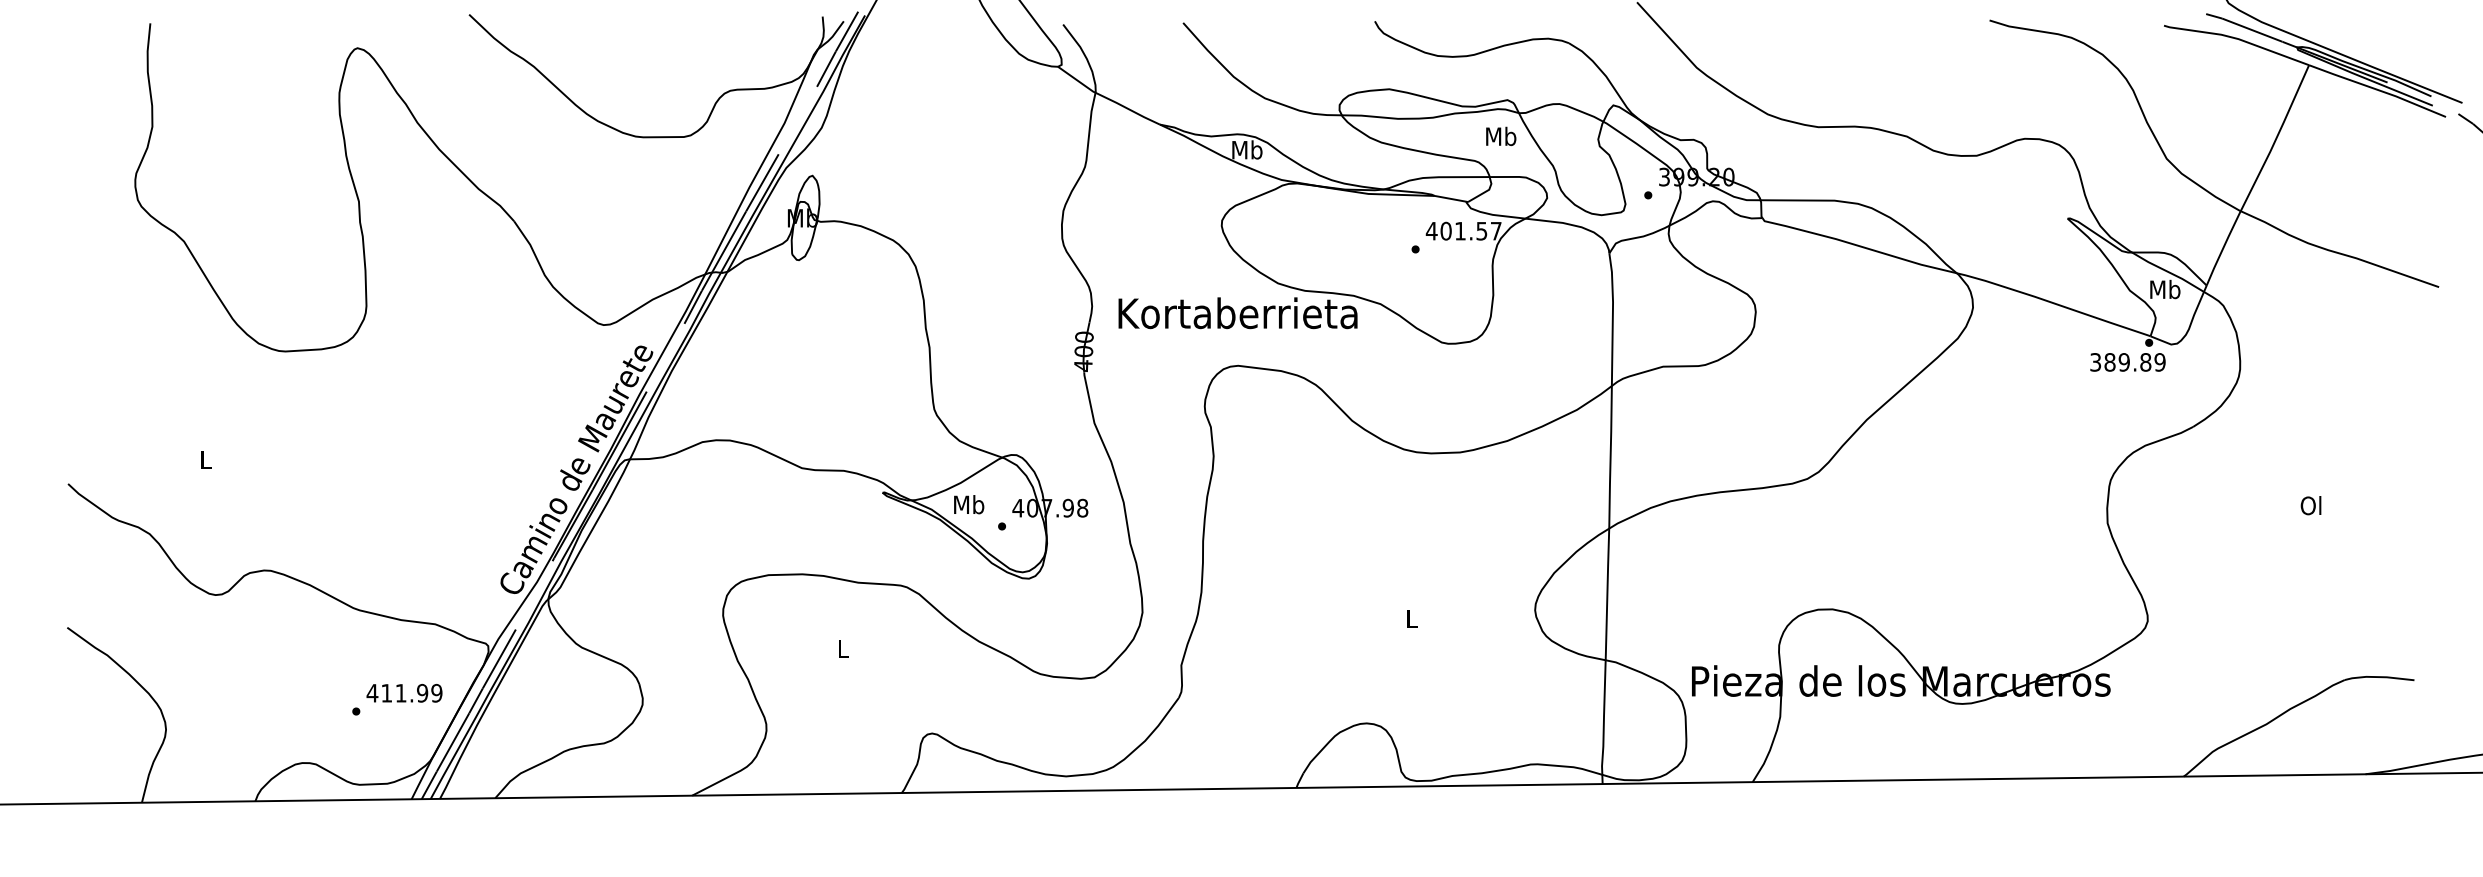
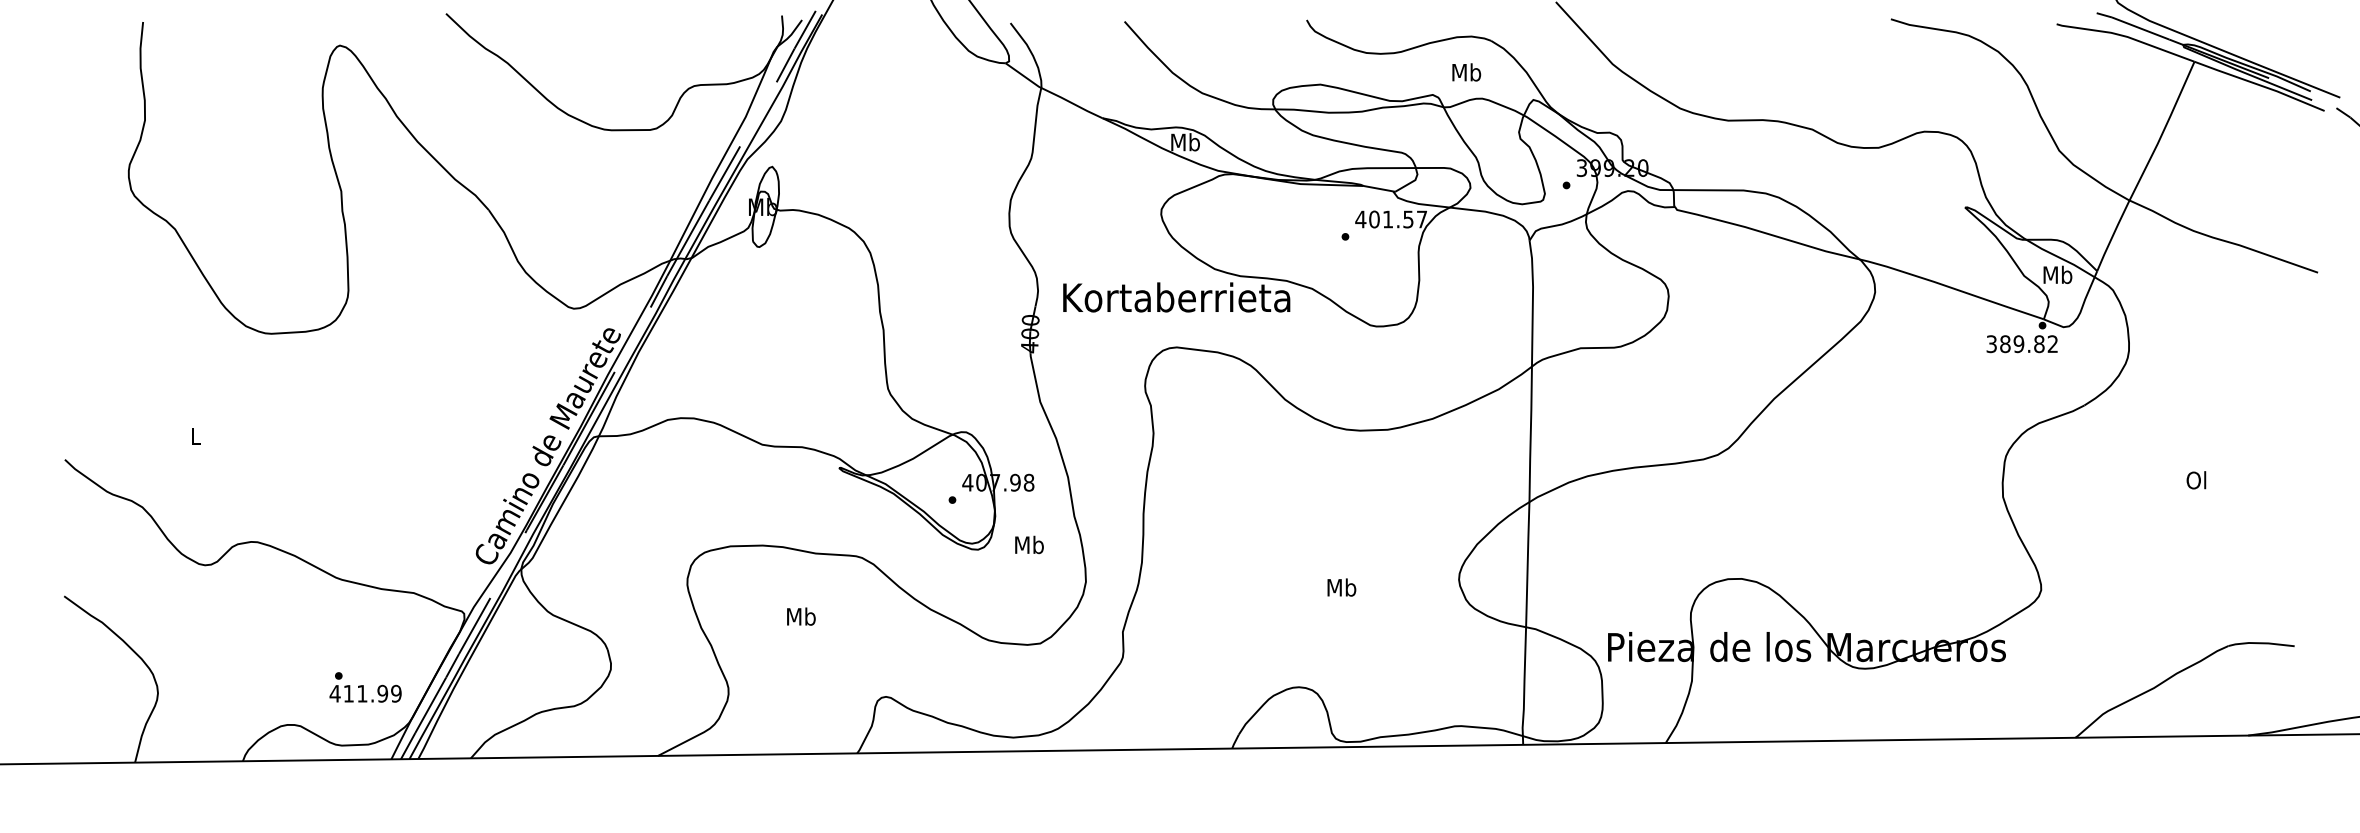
text: (1501, 136) -> (1466, 72), moved
text: (2159, 362) -> (2052, 344), 389.89 -> 389.82
text: (969, 504) -> (1029, 544), moved
text: (1411, 618) -> (1341, 587), L -> Mb
text: (843, 648) -> (801, 616), L -> Mb
text: (404, 693) -> (365, 693), moved

